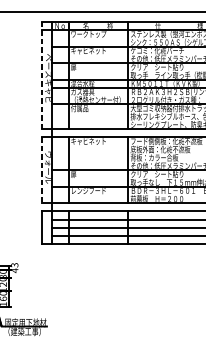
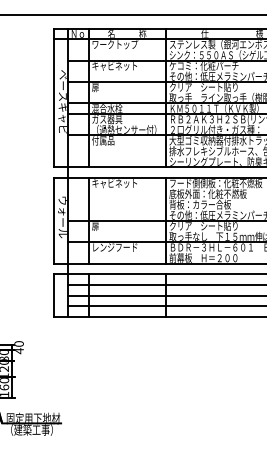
line: (42, 75) -> (54, 98), dashed -> solid
line: (42, 169) -> (54, 220), dashed -> solid
text: (15, 264) -> (19, 343), 43 -> 40

